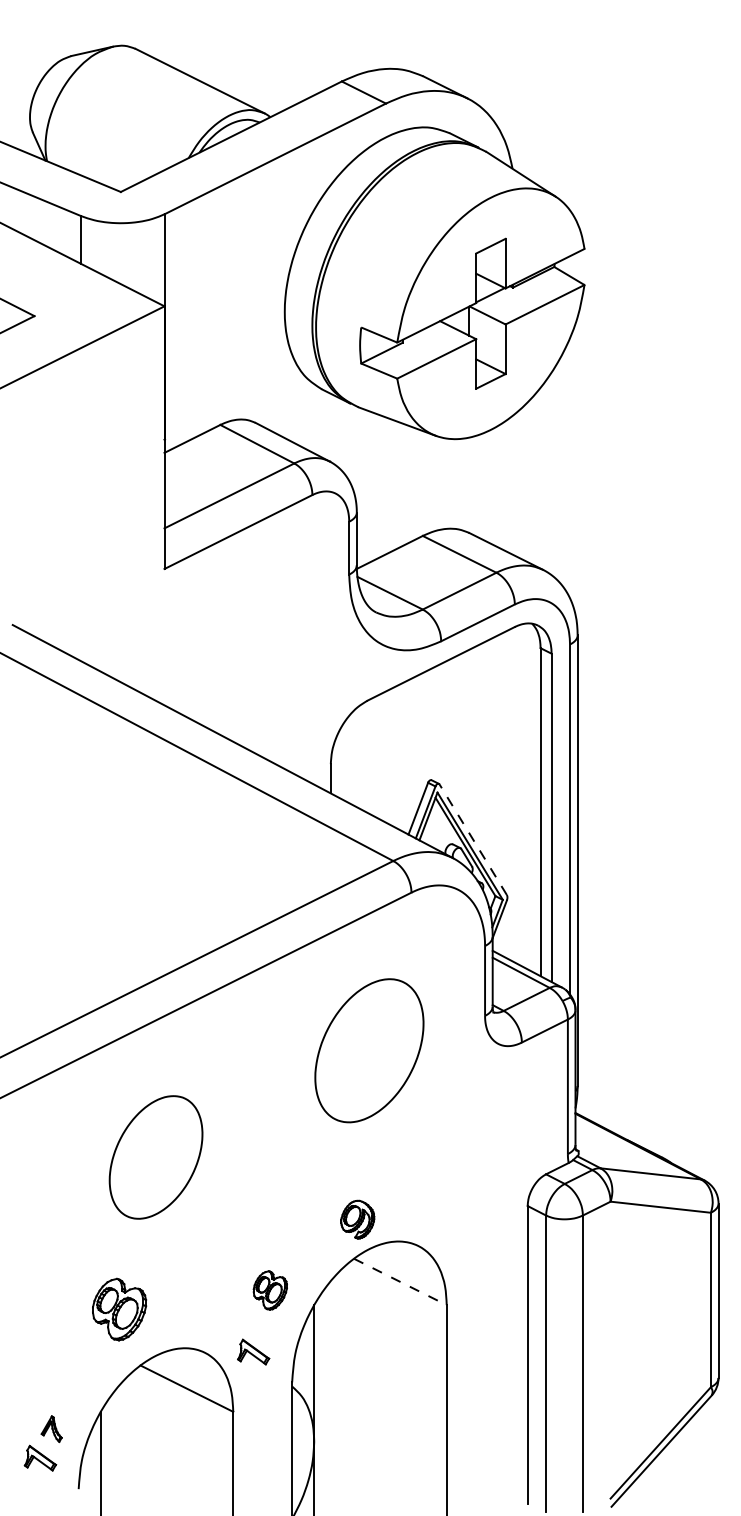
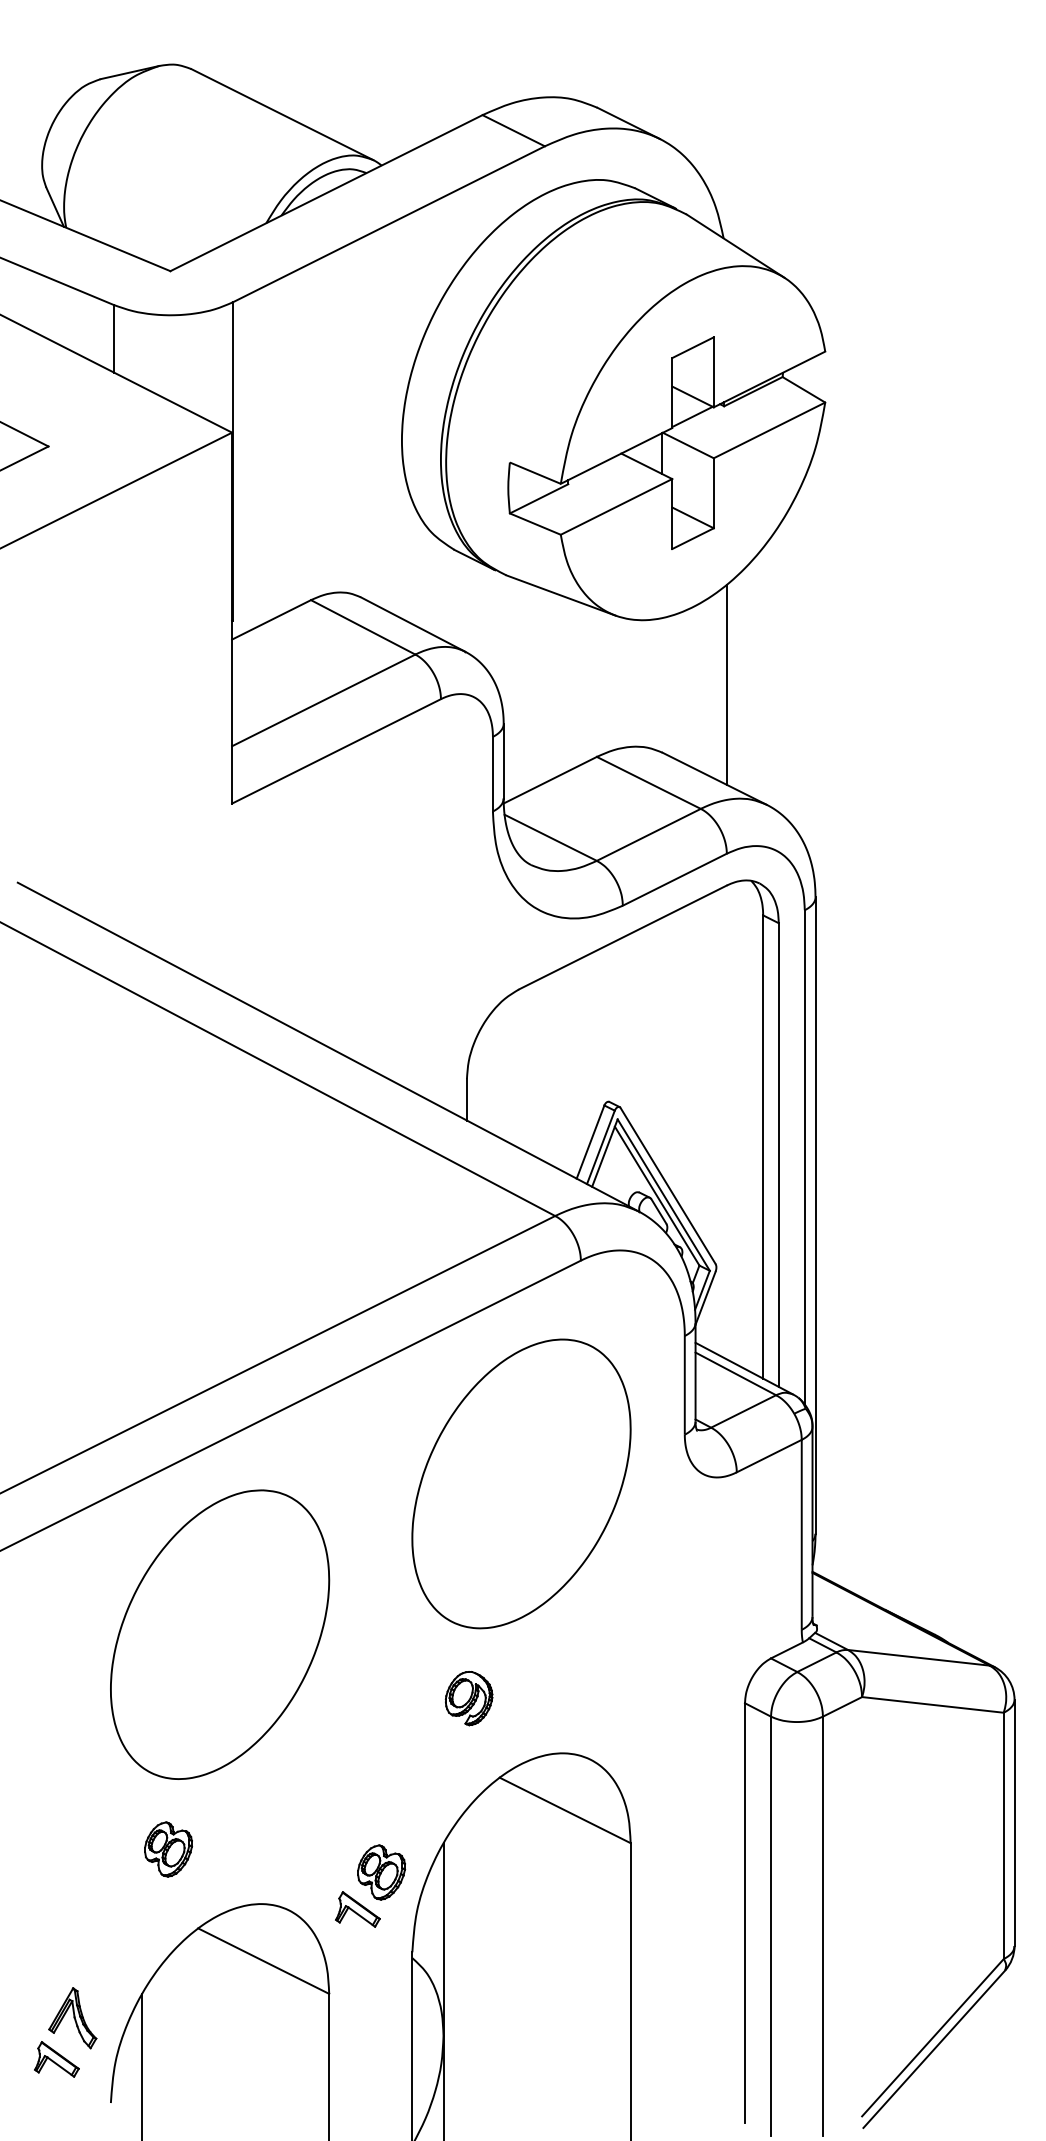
line: (514, 484) -> (726, 684), added
line: (472, 839) -> (667, 1185), dashed -> solid
part: (369, 1050) -> (521, 1483), size x1.43
part: (156, 1157) -> (220, 1634), size x1.67
part: (357, 1219) -> (468, 1698), moved
line: (400, 1281) -> (565, 1810), dashed -> solid
part: (270, 1290) -> (381, 1872), moved
part: (119, 1309) -> (168, 1849), size x0.62
part: (51, 1429) -> (72, 2018), size x1.67

